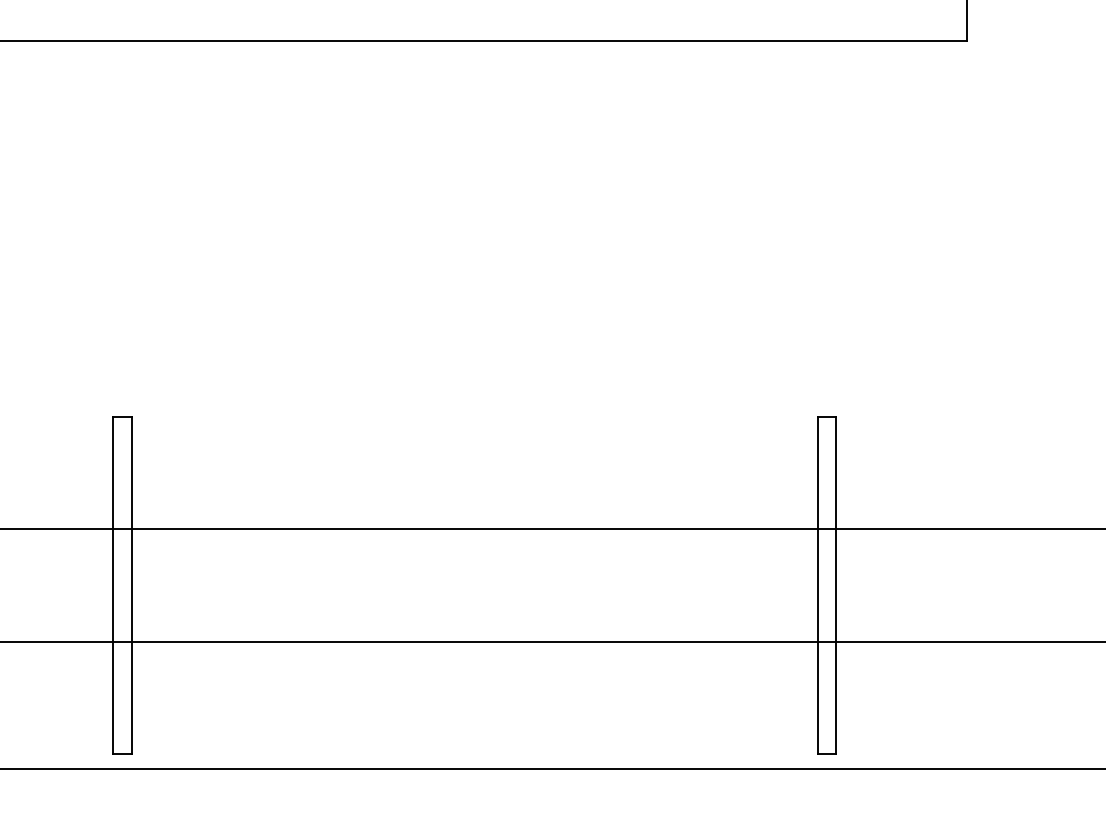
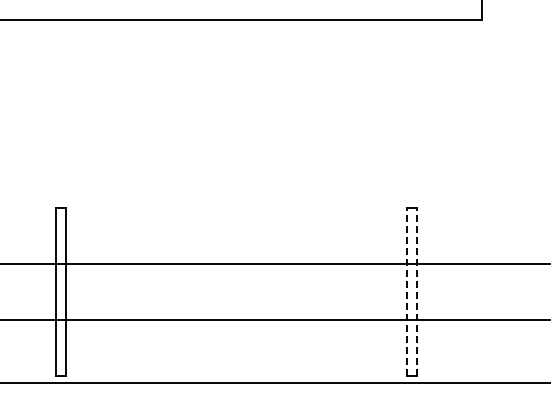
line: (817, 585) -> (407, 291), solid -> dashed
line: (835, 585) -> (416, 291), solid -> dashed

